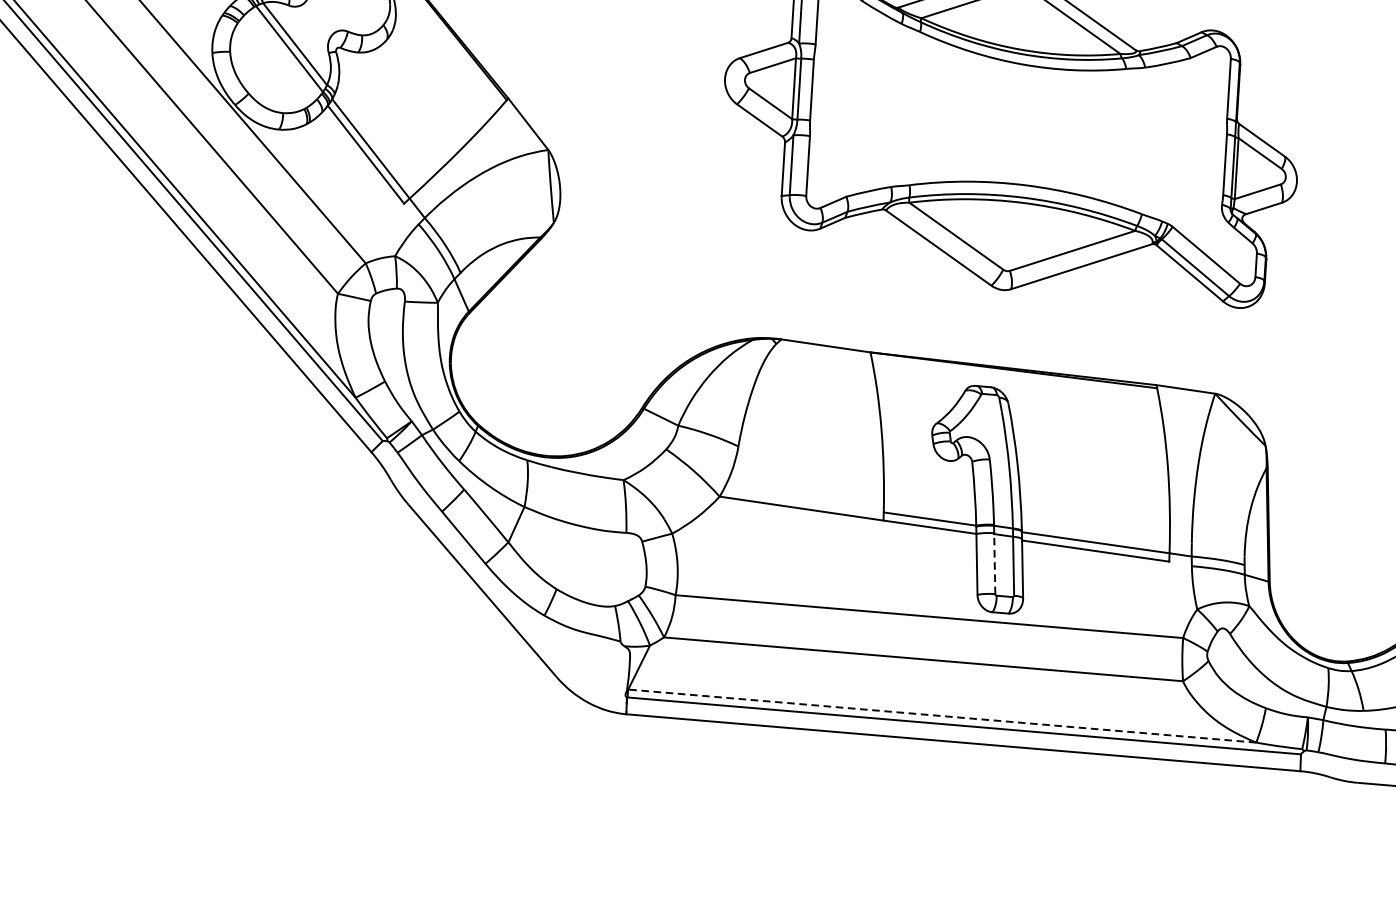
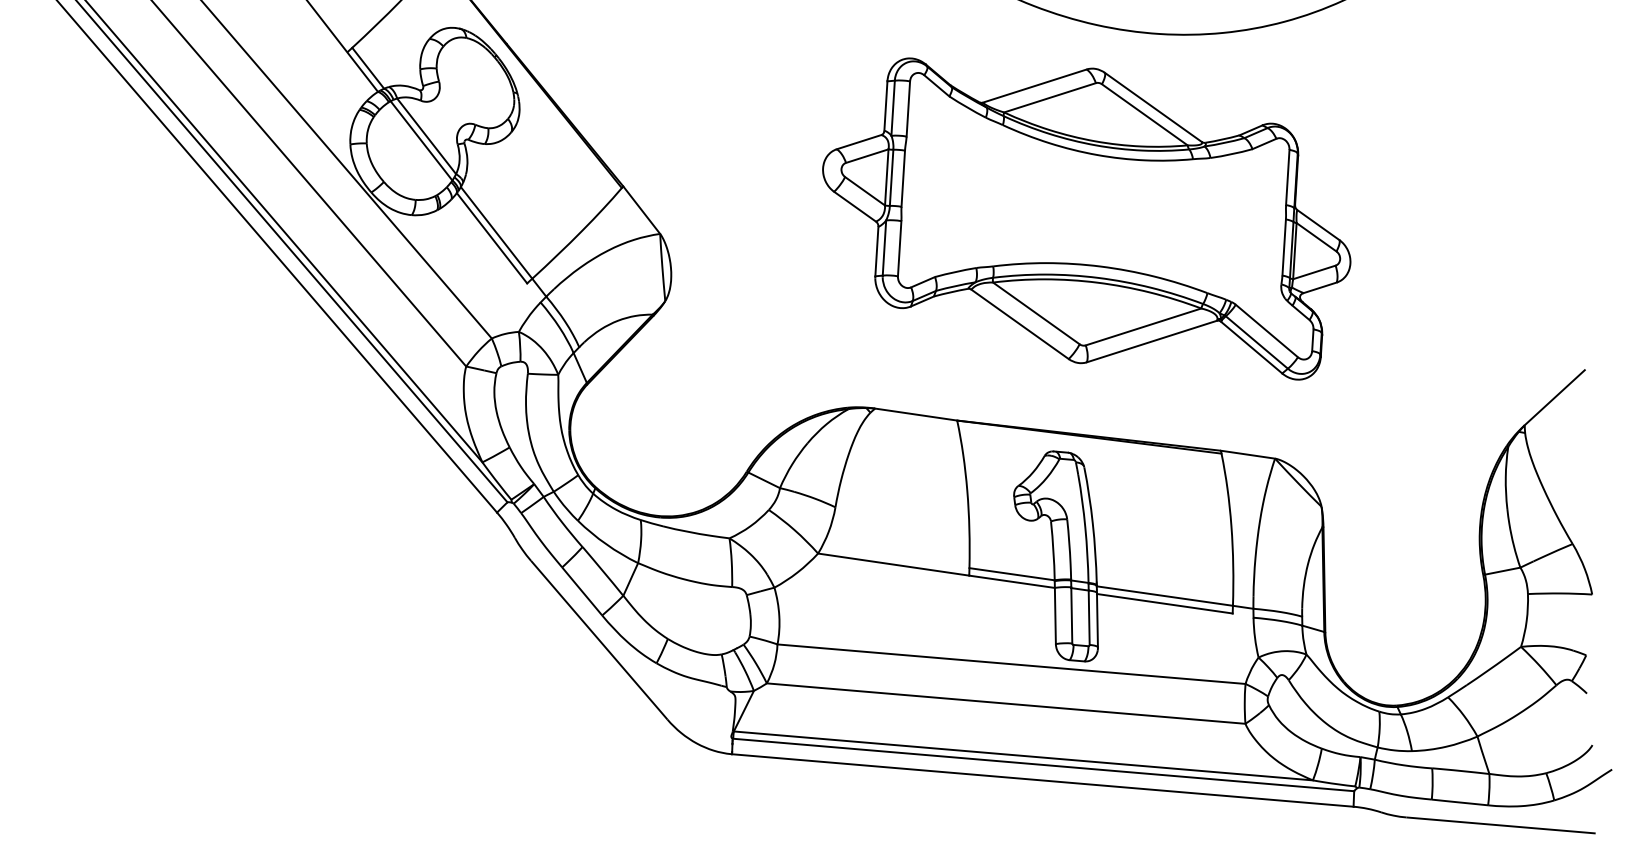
line: (994, 563) -> (1071, 615), dashed -> solid
line: (942, 715) -> (1023, 755), dashed -> solid

